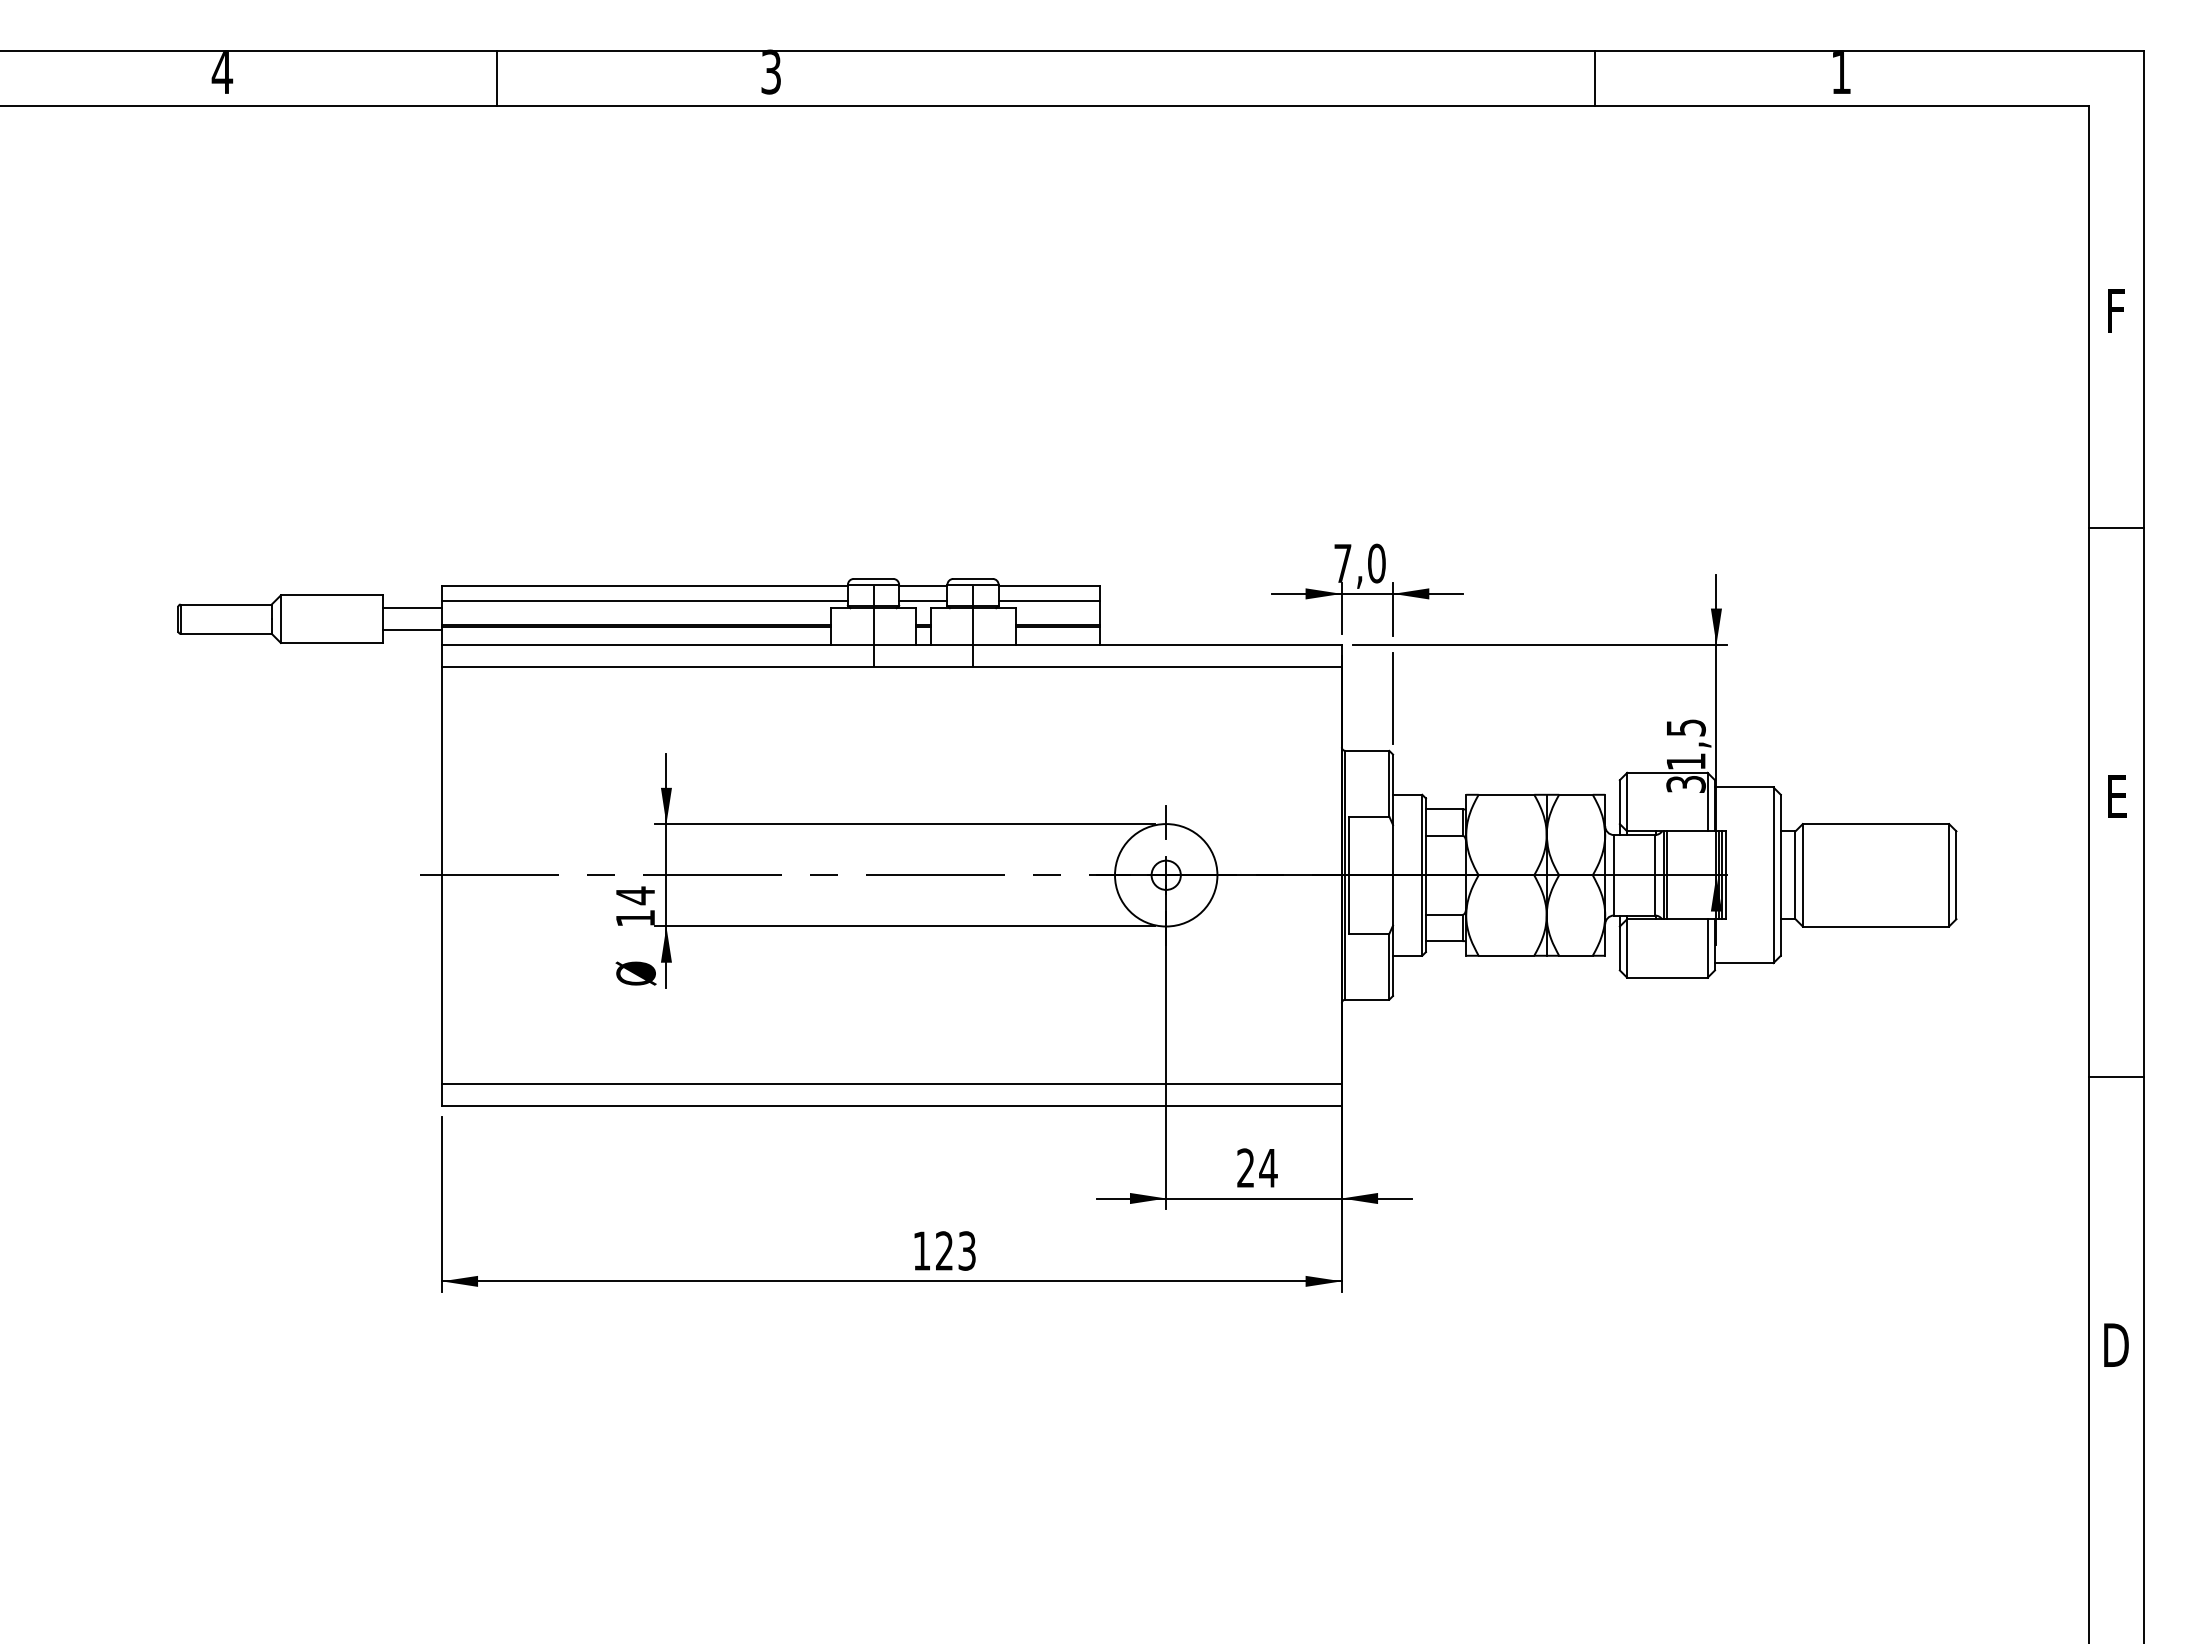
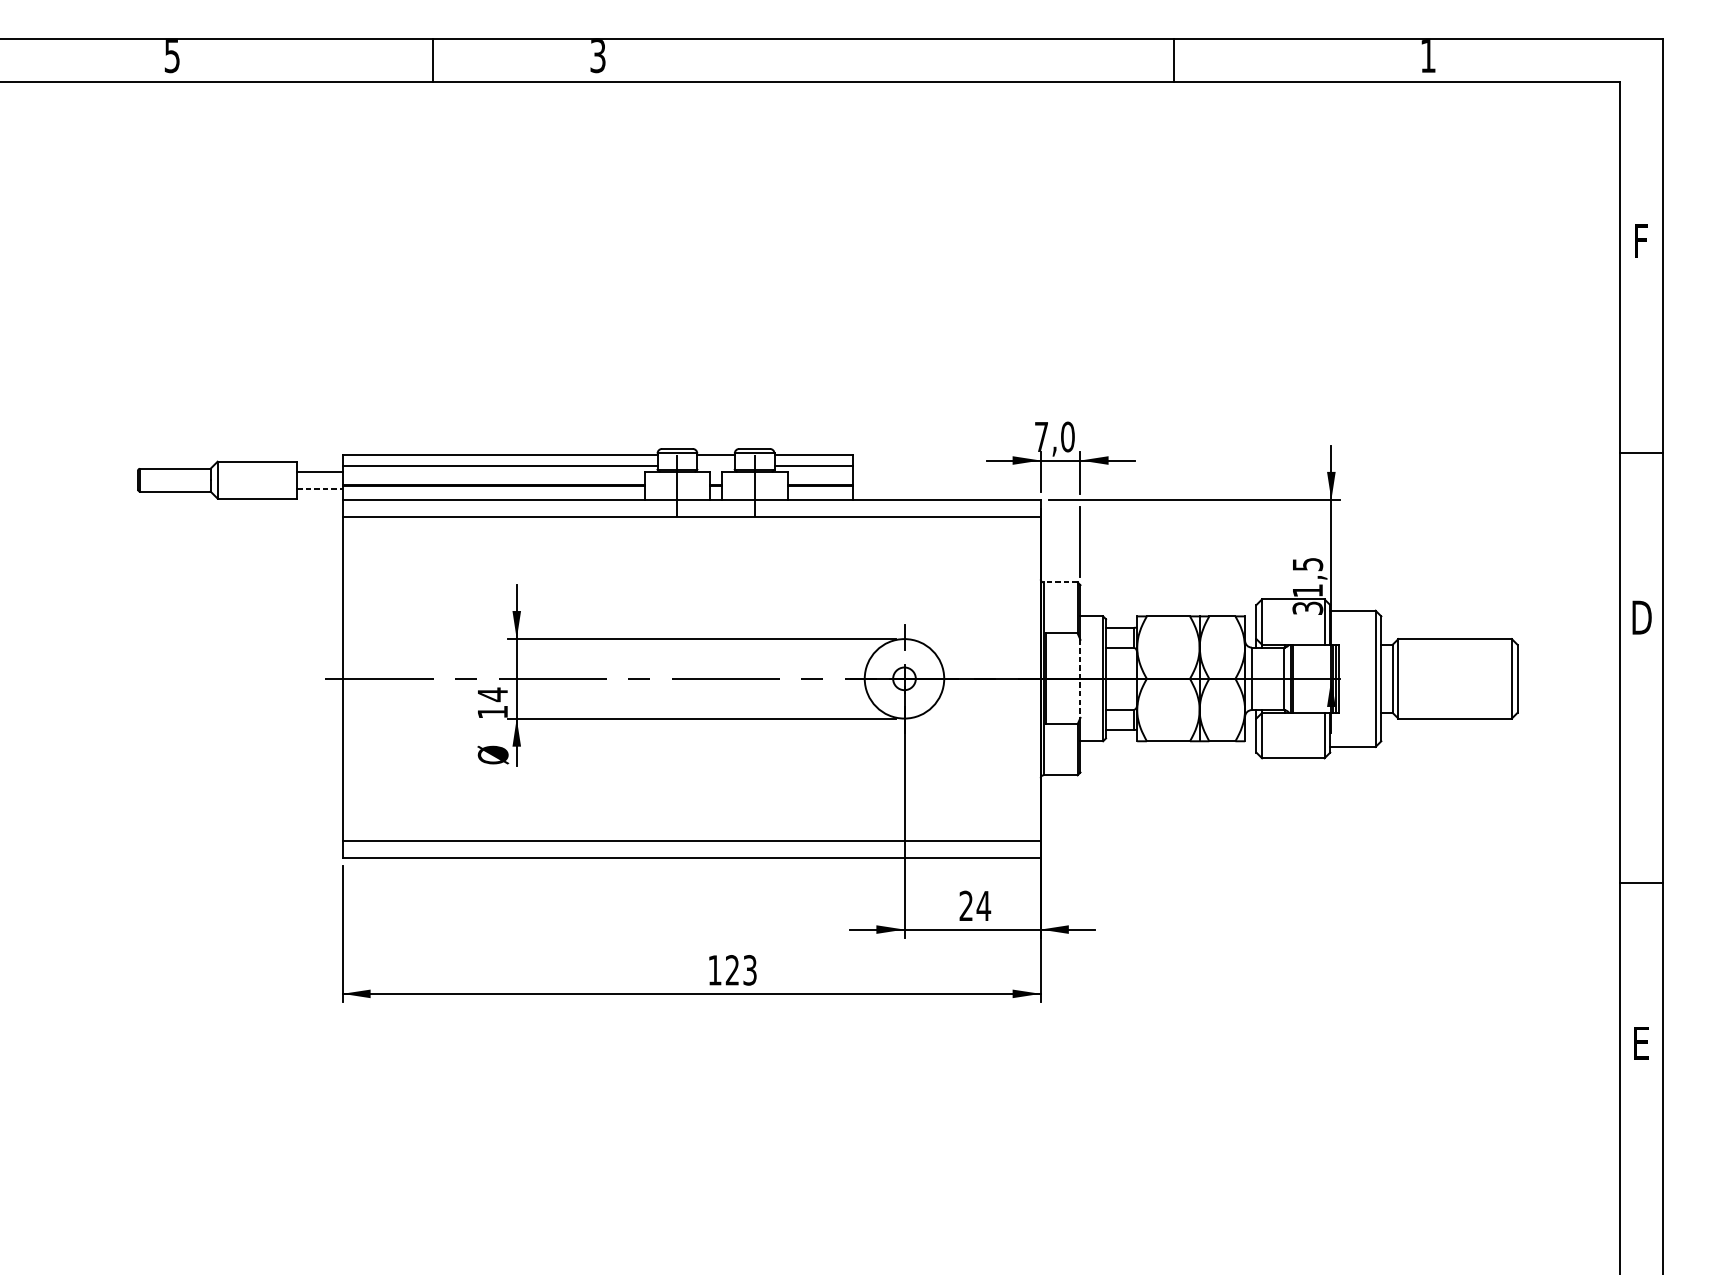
text: (222, 73) -> (172, 56), 4 -> 5
line: (497, 77) -> (433, 59), moved
line: (1594, 77) -> (1173, 59), moved
line: (2115, 528) -> (1640, 453), moved
line: (923, 600) -> (716, 465), removed
line: (413, 630) -> (320, 488), solid -> dashed
line: (1367, 750) -> (1060, 582), solid -> dashed
text: (2116, 796) -> (1641, 617), E -> D
line: (1393, 875) -> (1080, 679), solid -> dashed
line: (2115, 1077) -> (1640, 883), moved
text: (2116, 1344) -> (1641, 1042), D -> E

